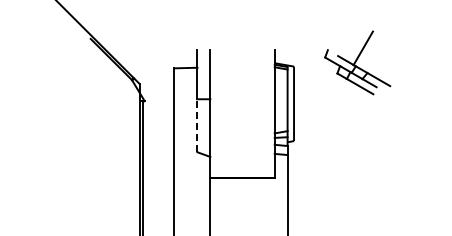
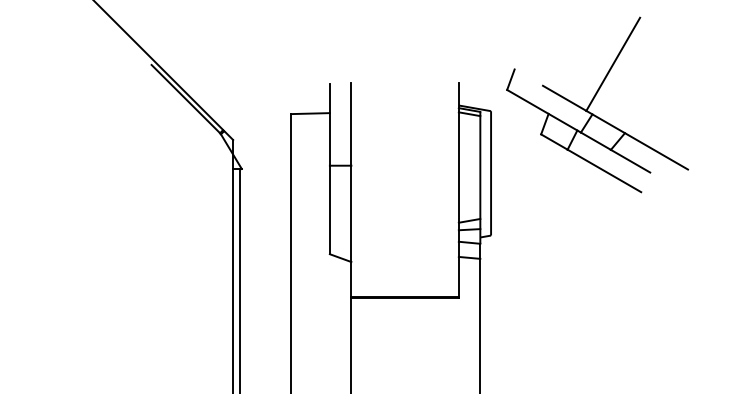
part: (357, 62) -> (597, 104), size x1.67
line: (197, 125) -> (329, 209), dashed -> solid

